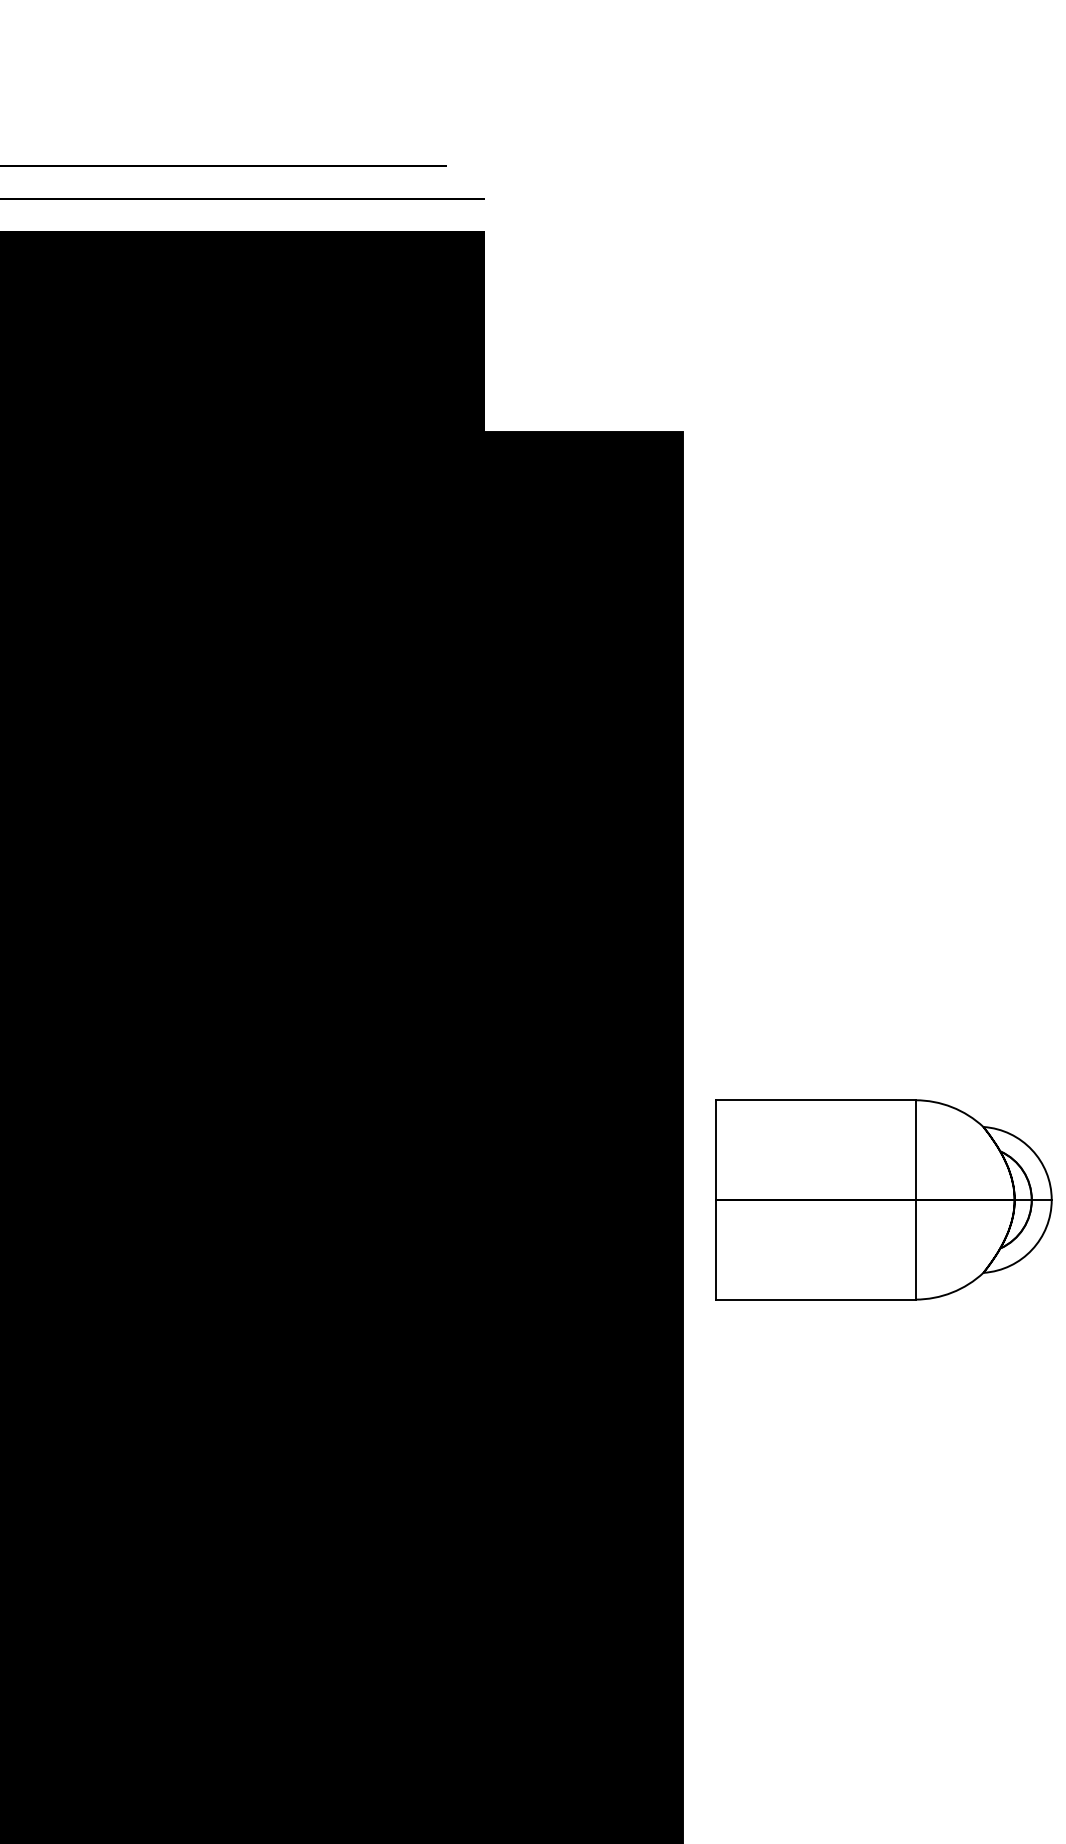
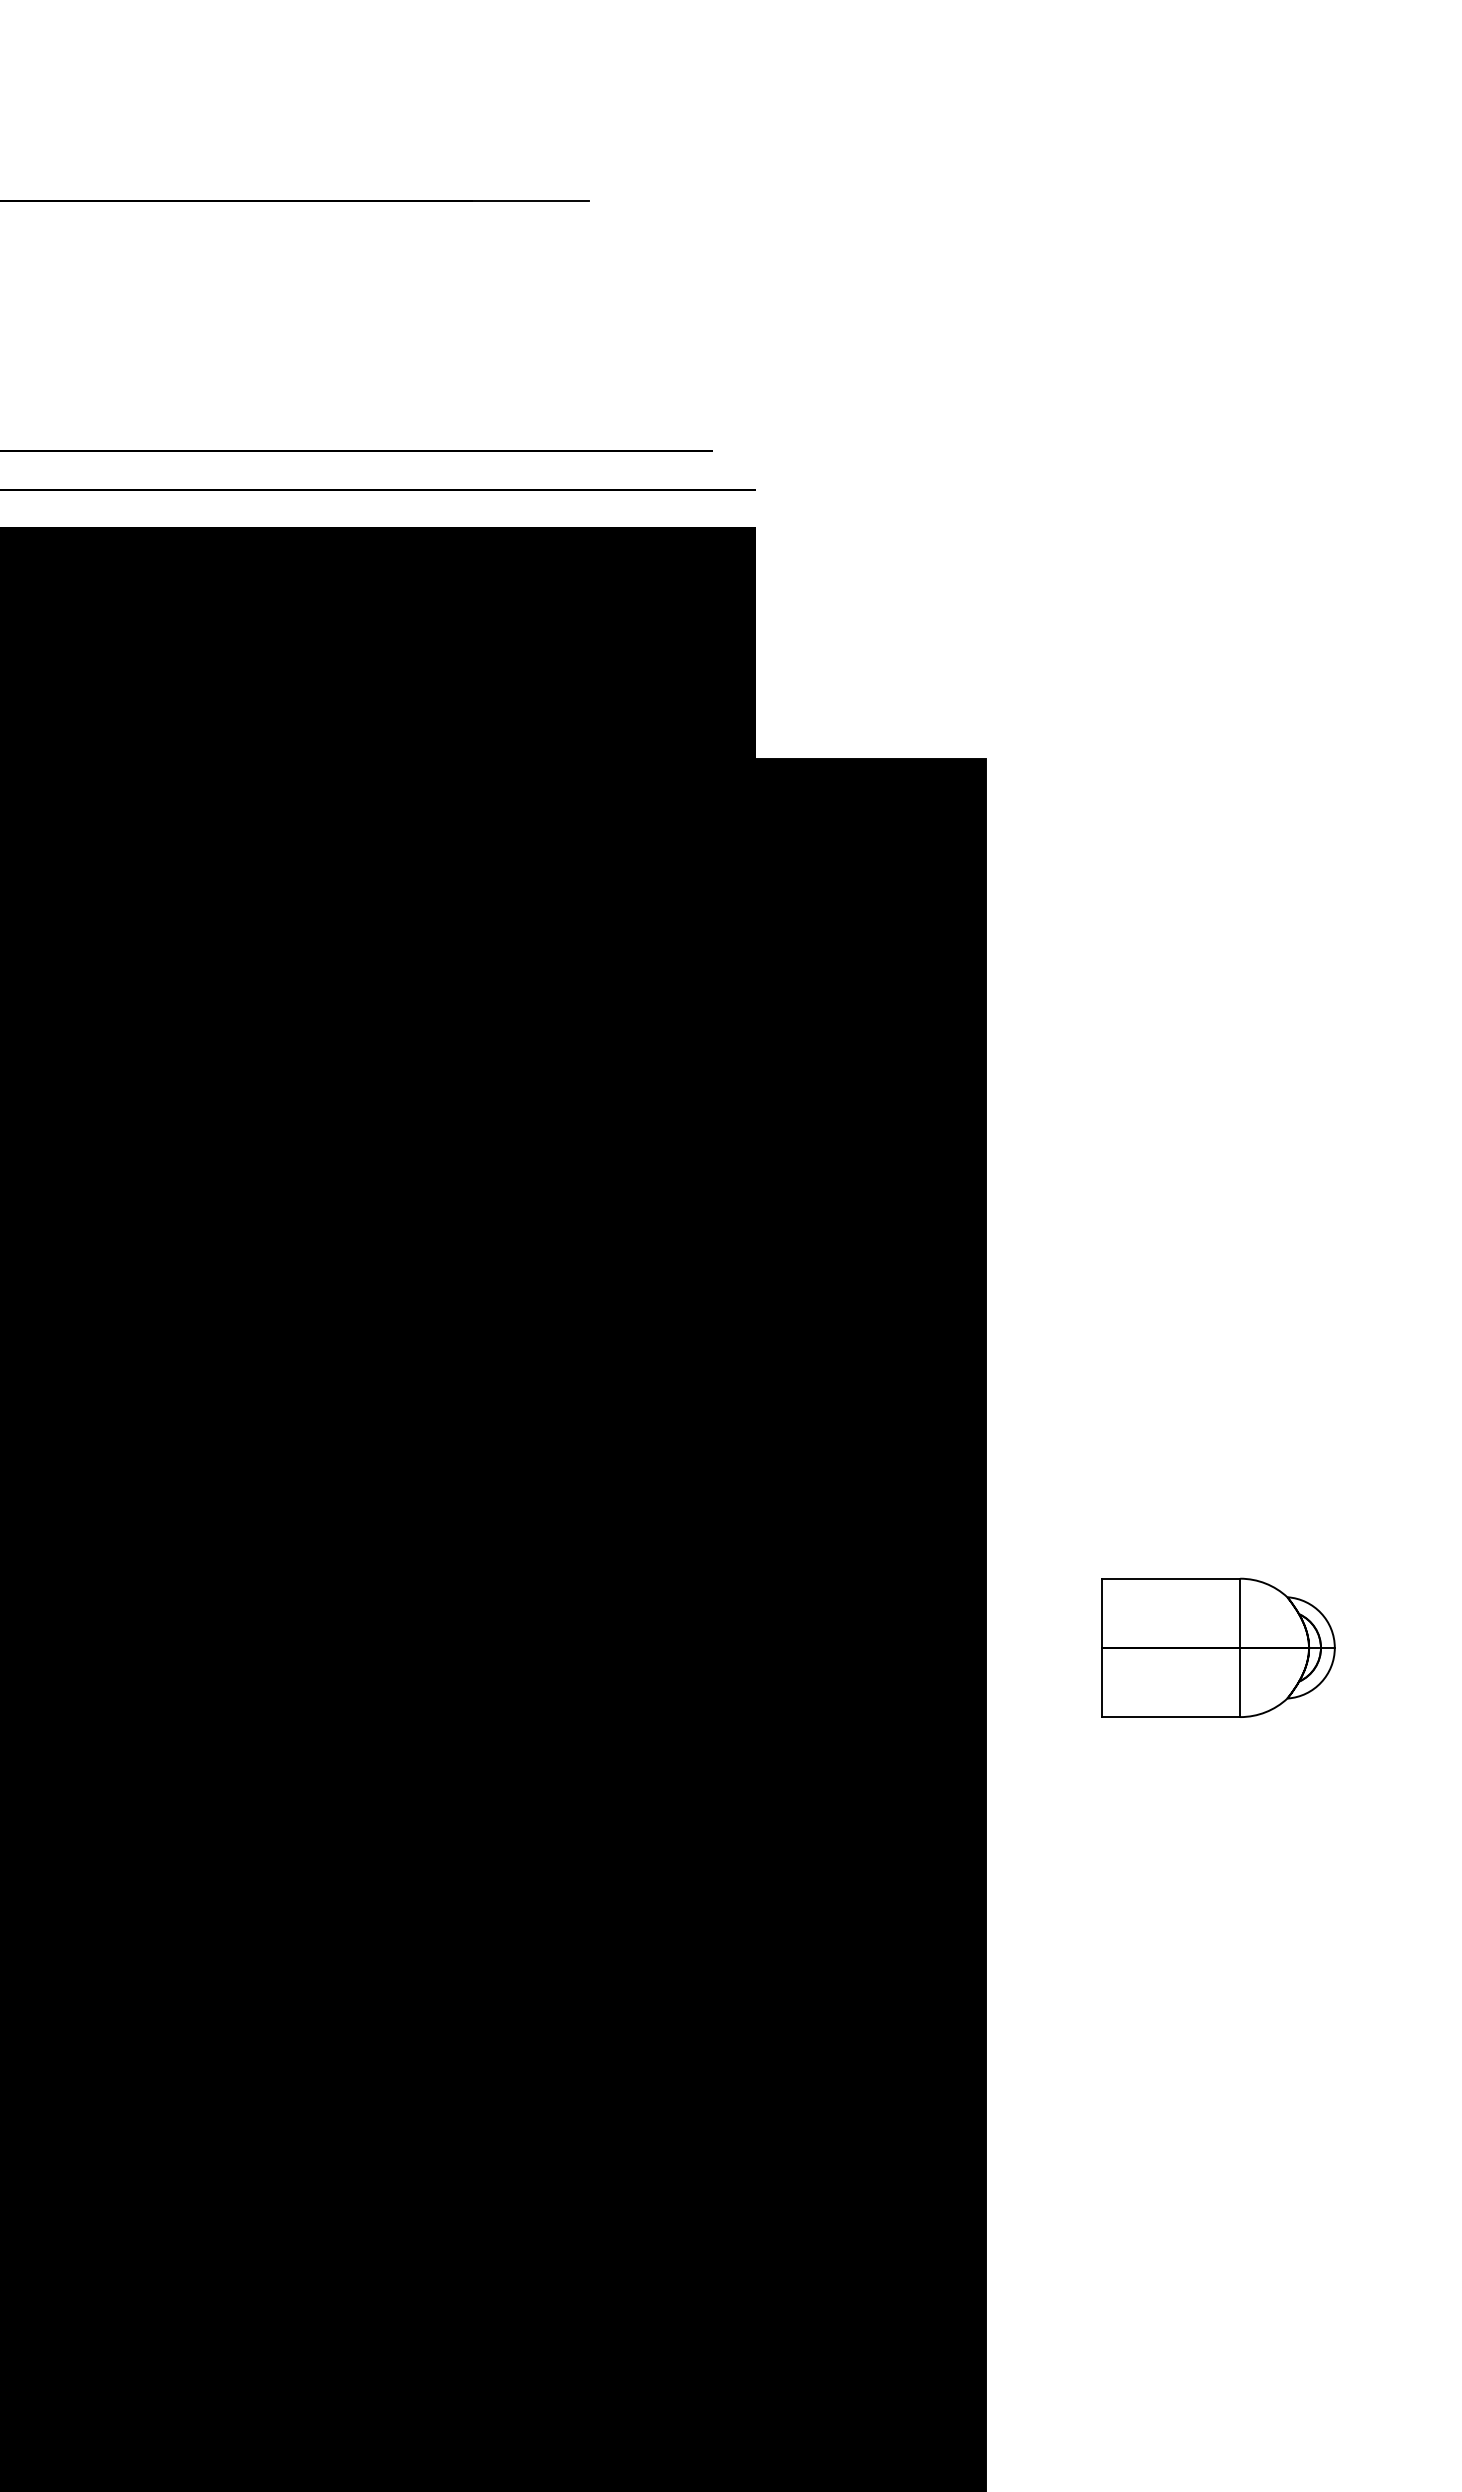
part: (884, 1199) -> (1218, 1647), size x0.6

